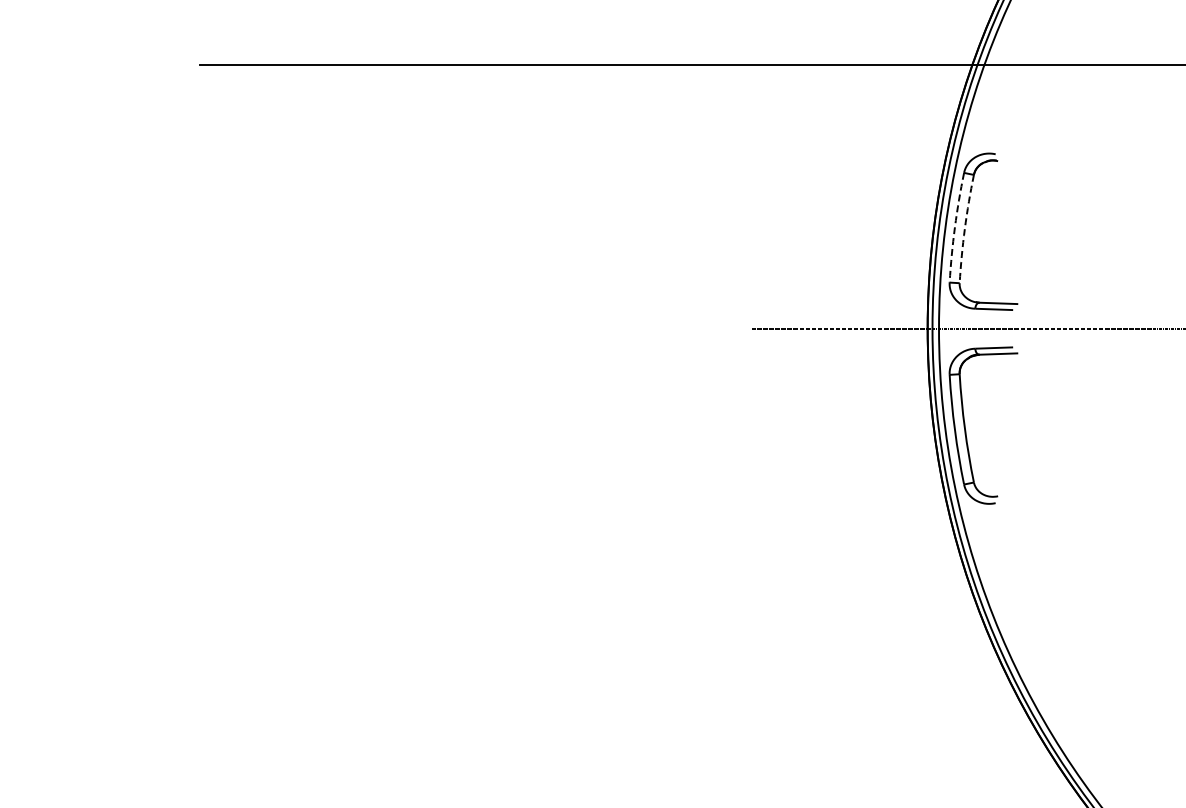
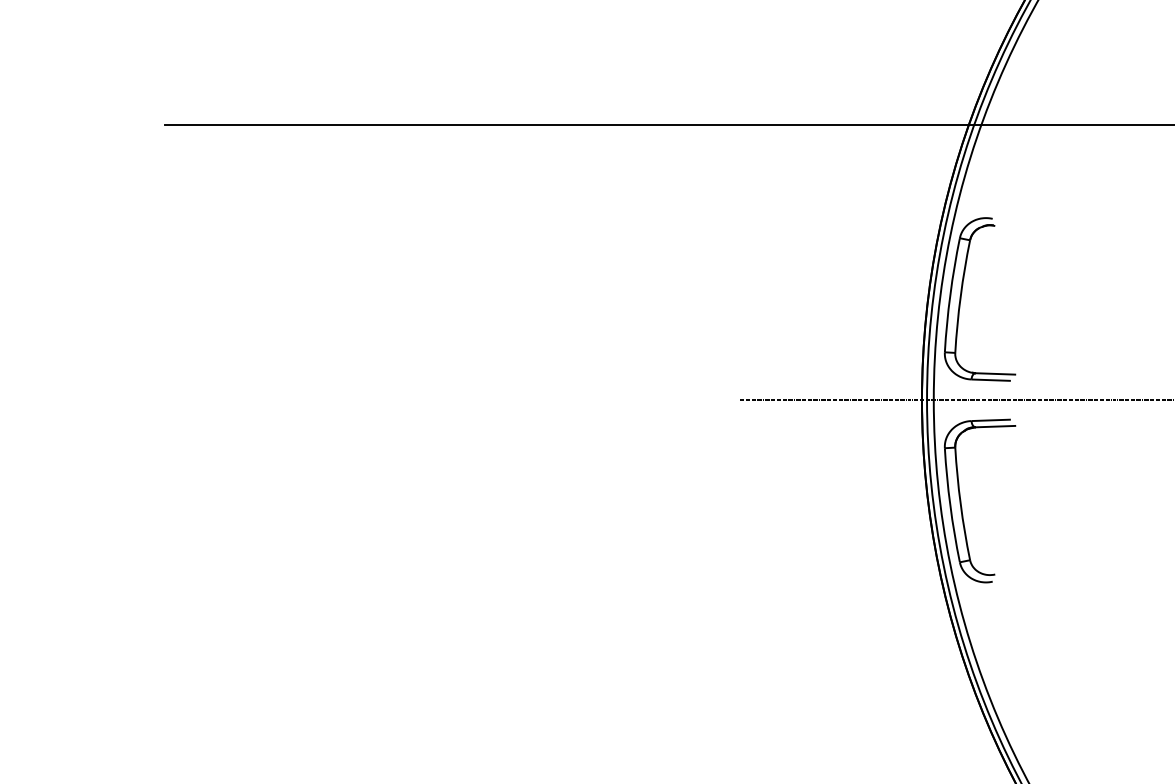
arc: (954, 227) -> (949, 294), dashed -> solid
arc: (964, 228) -> (960, 296), dashed -> solid

